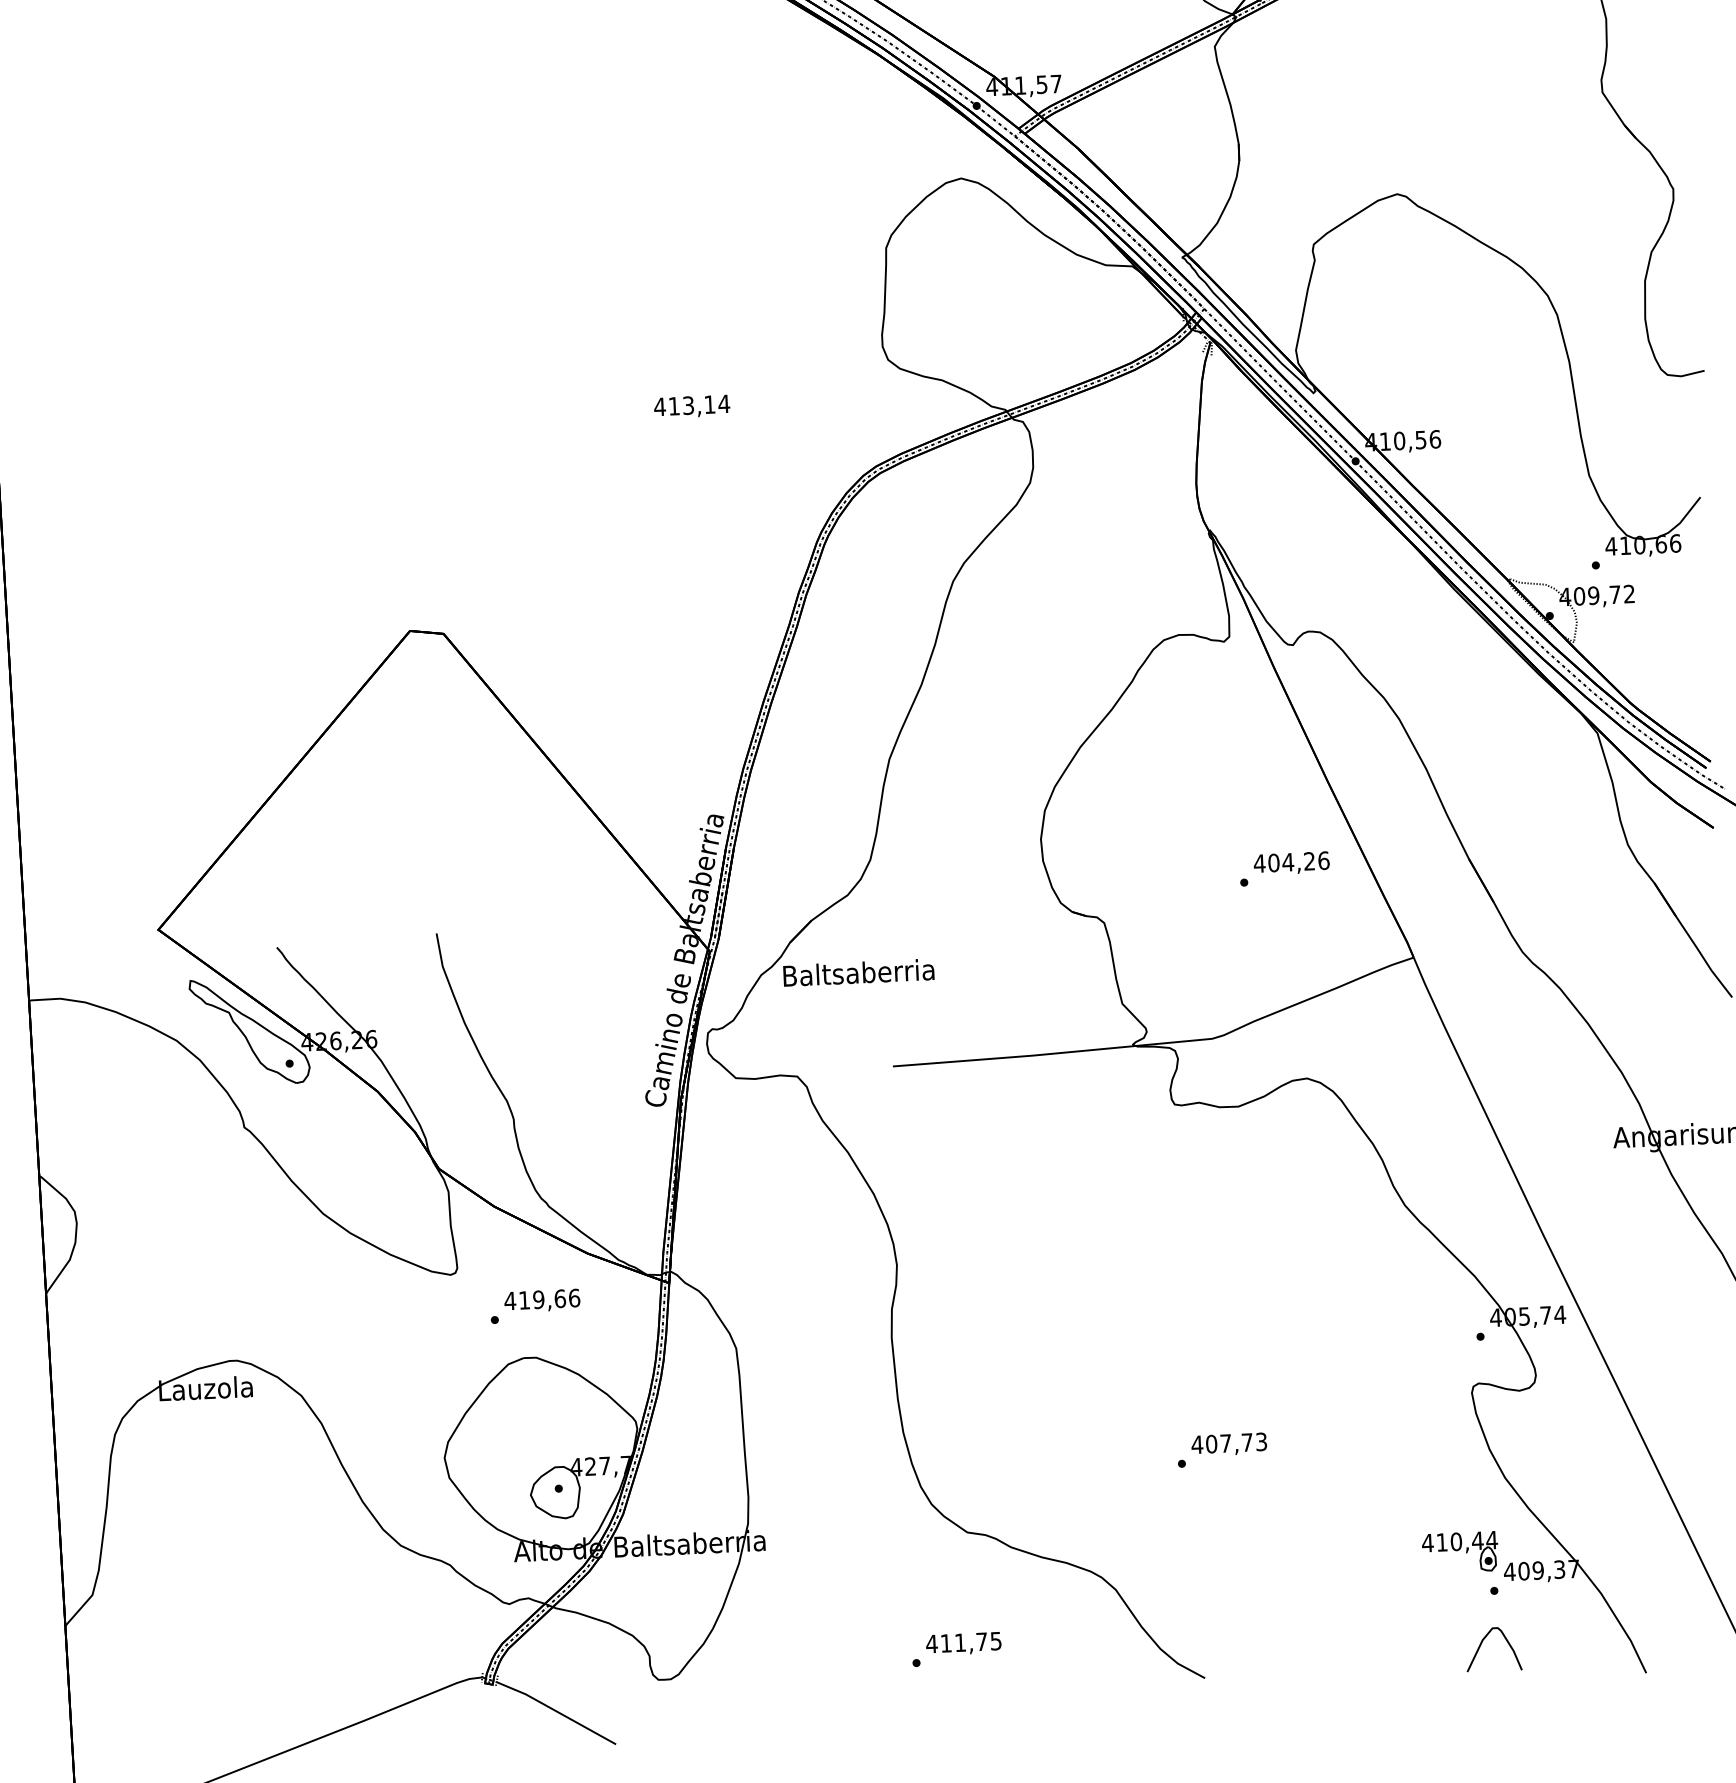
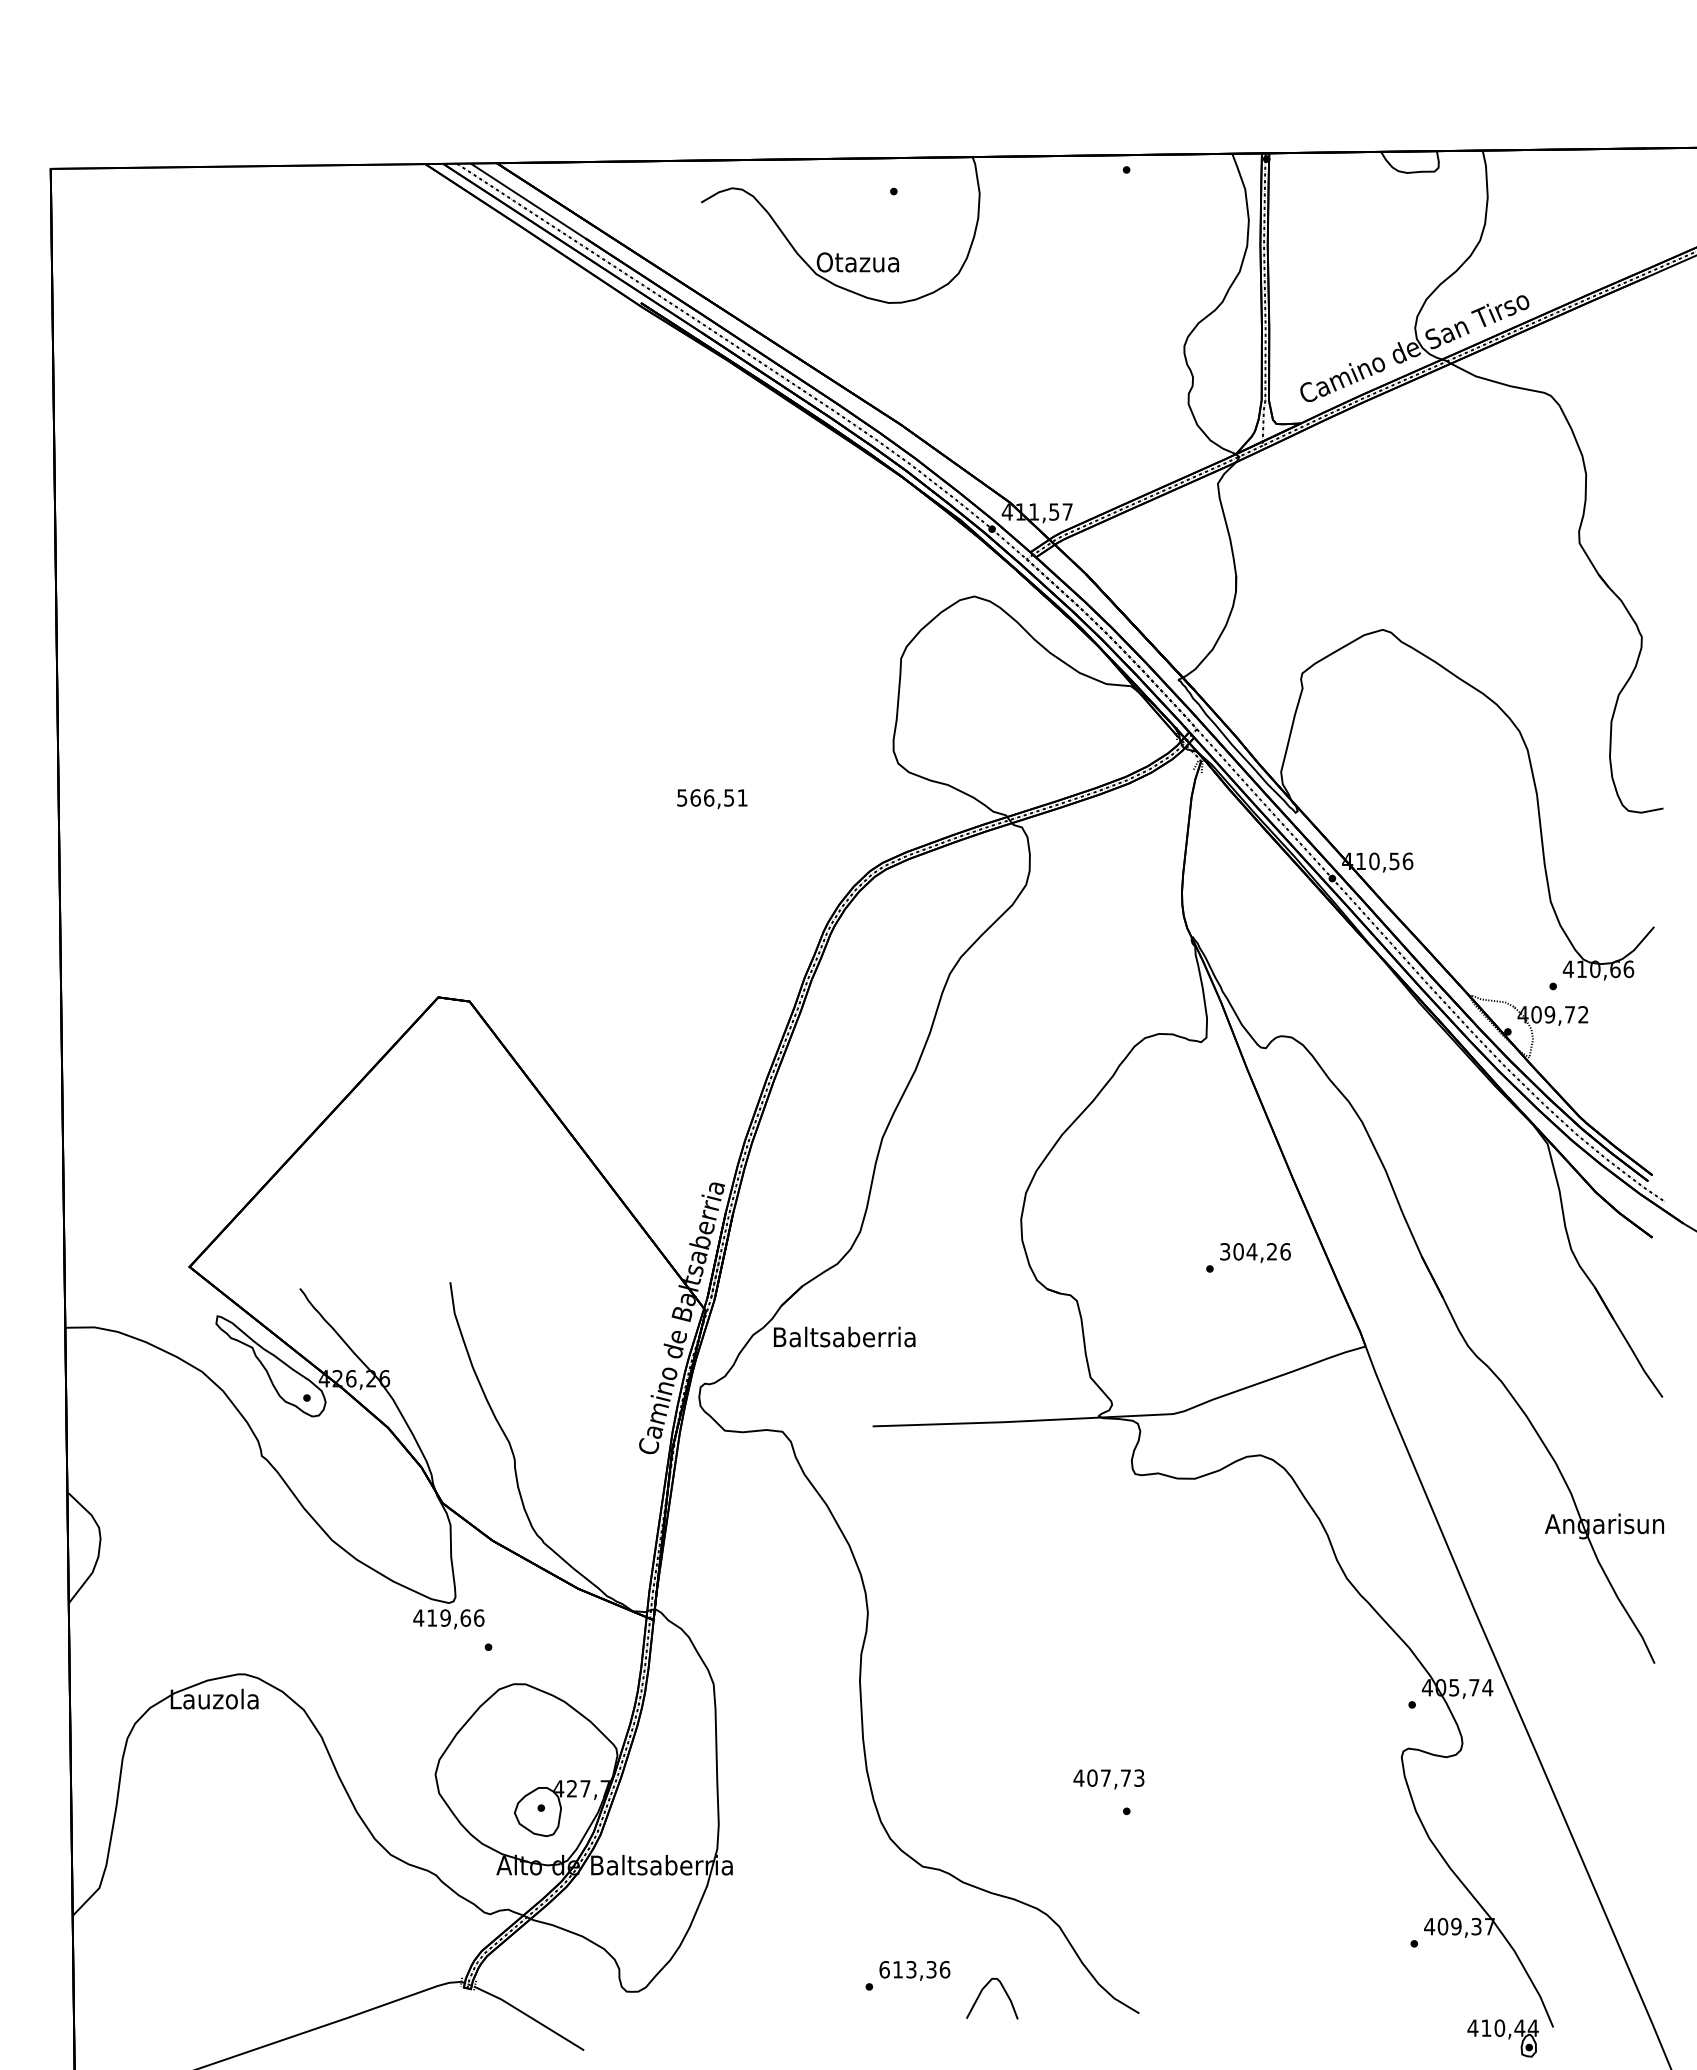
text: (692, 405) -> (712, 797), 413,14 -> 566,51
text: (1258, 863) -> (1224, 1251), 404,26 -> 304,26
text: (541, 1301) -> (448, 1619), moved
text: (1228, 1444) -> (1108, 1779), moved
part: (1459, 1552) -> (1502, 2038), moved
text: (963, 1642) -> (914, 1969), 411,75 -> 613,36
curve: (1482, 1644) -> (981, 1993), moved

